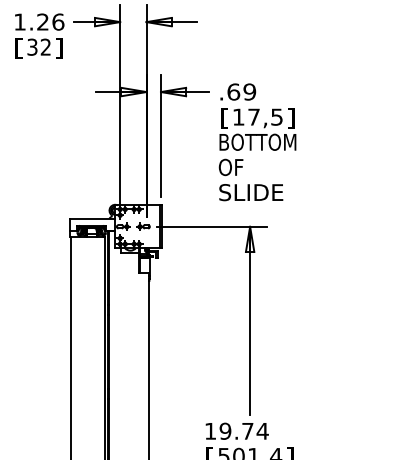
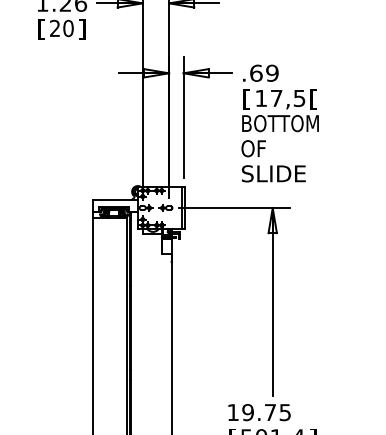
text: (39, 46) -> (62, 27), 32 -> 20
text: (291, 118) -> (314, 99), ] -> [
text: (262, 431) -> (285, 412), 19.74 -> 19.75

